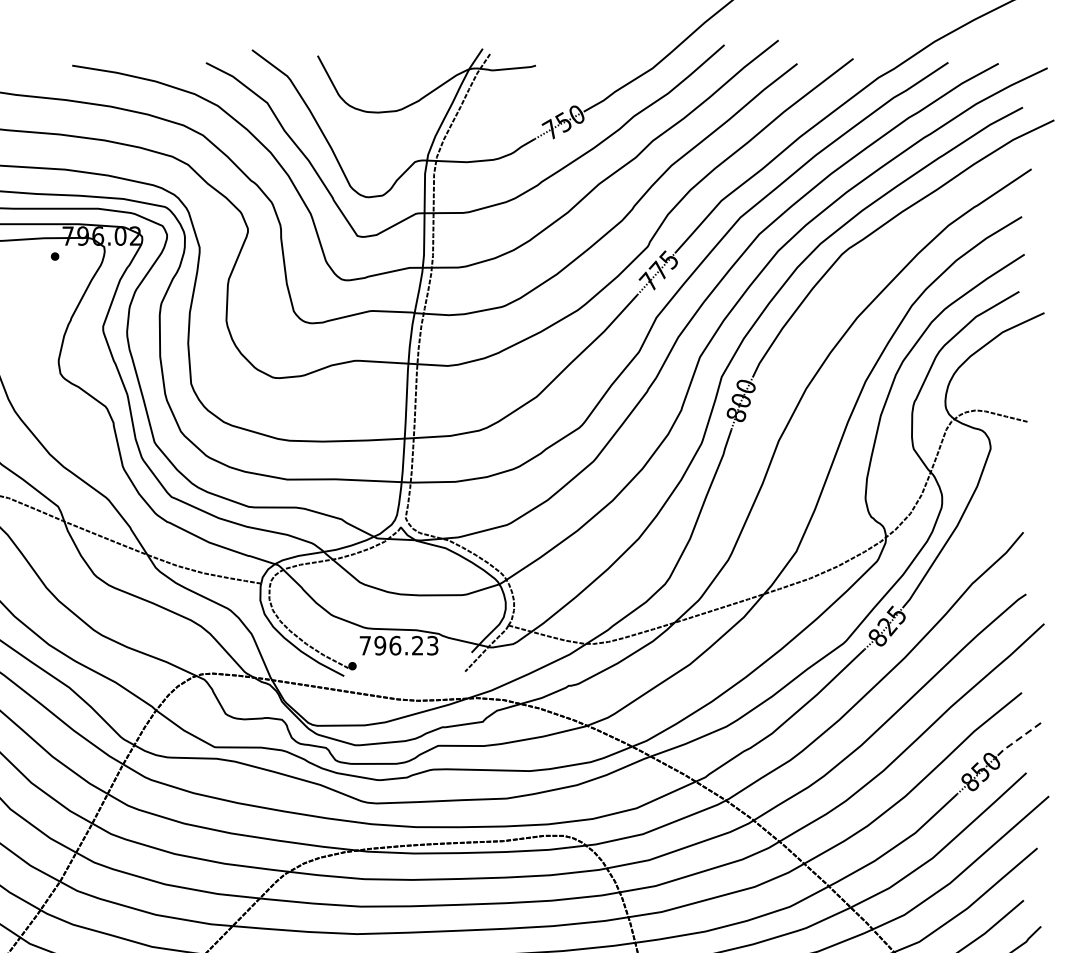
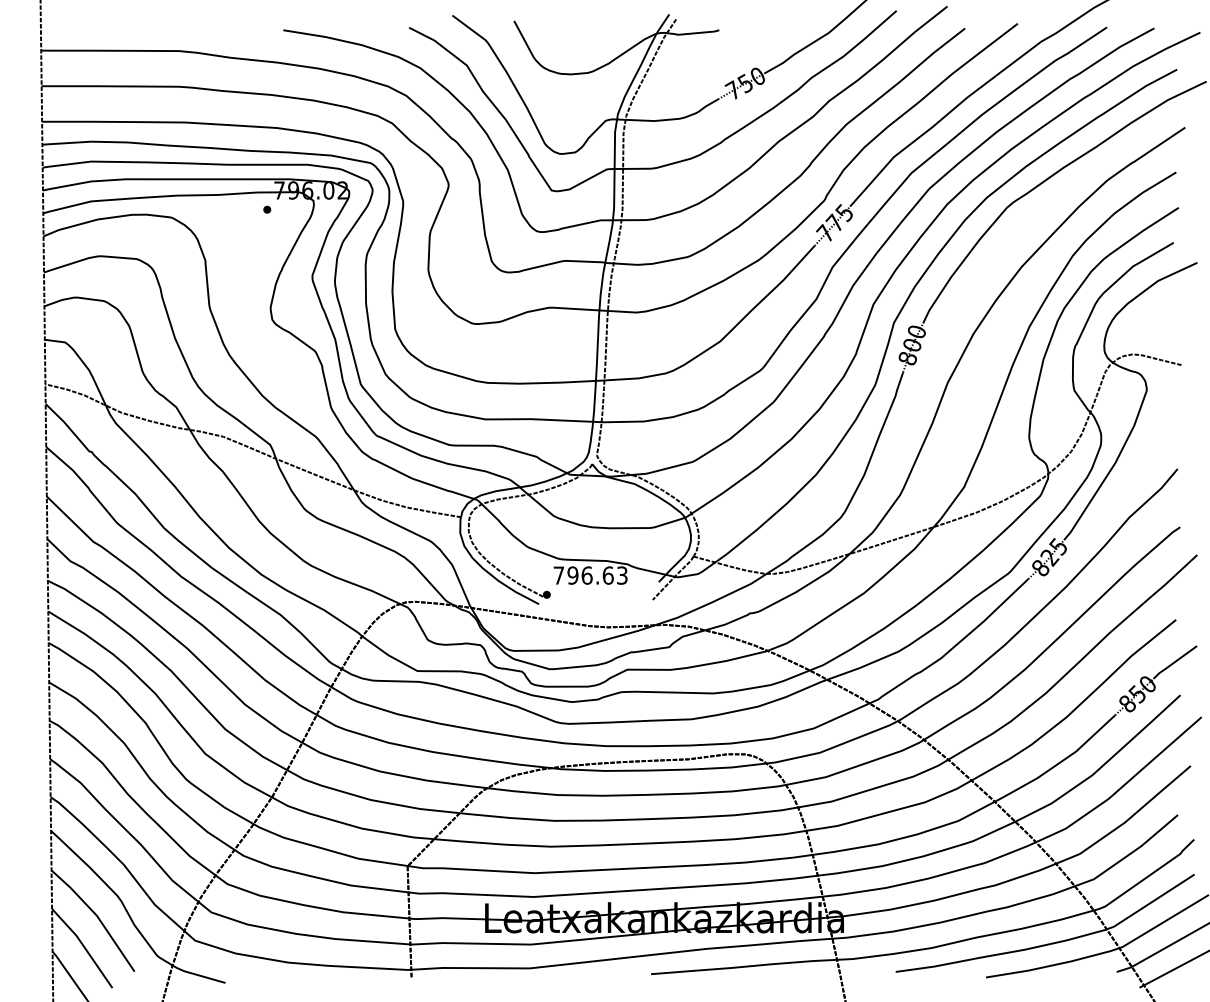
text: (417, 645) -> (607, 575), 796.23 -> 796.63
line: (1019, 738) -> (1173, 662), dashed -> solid

